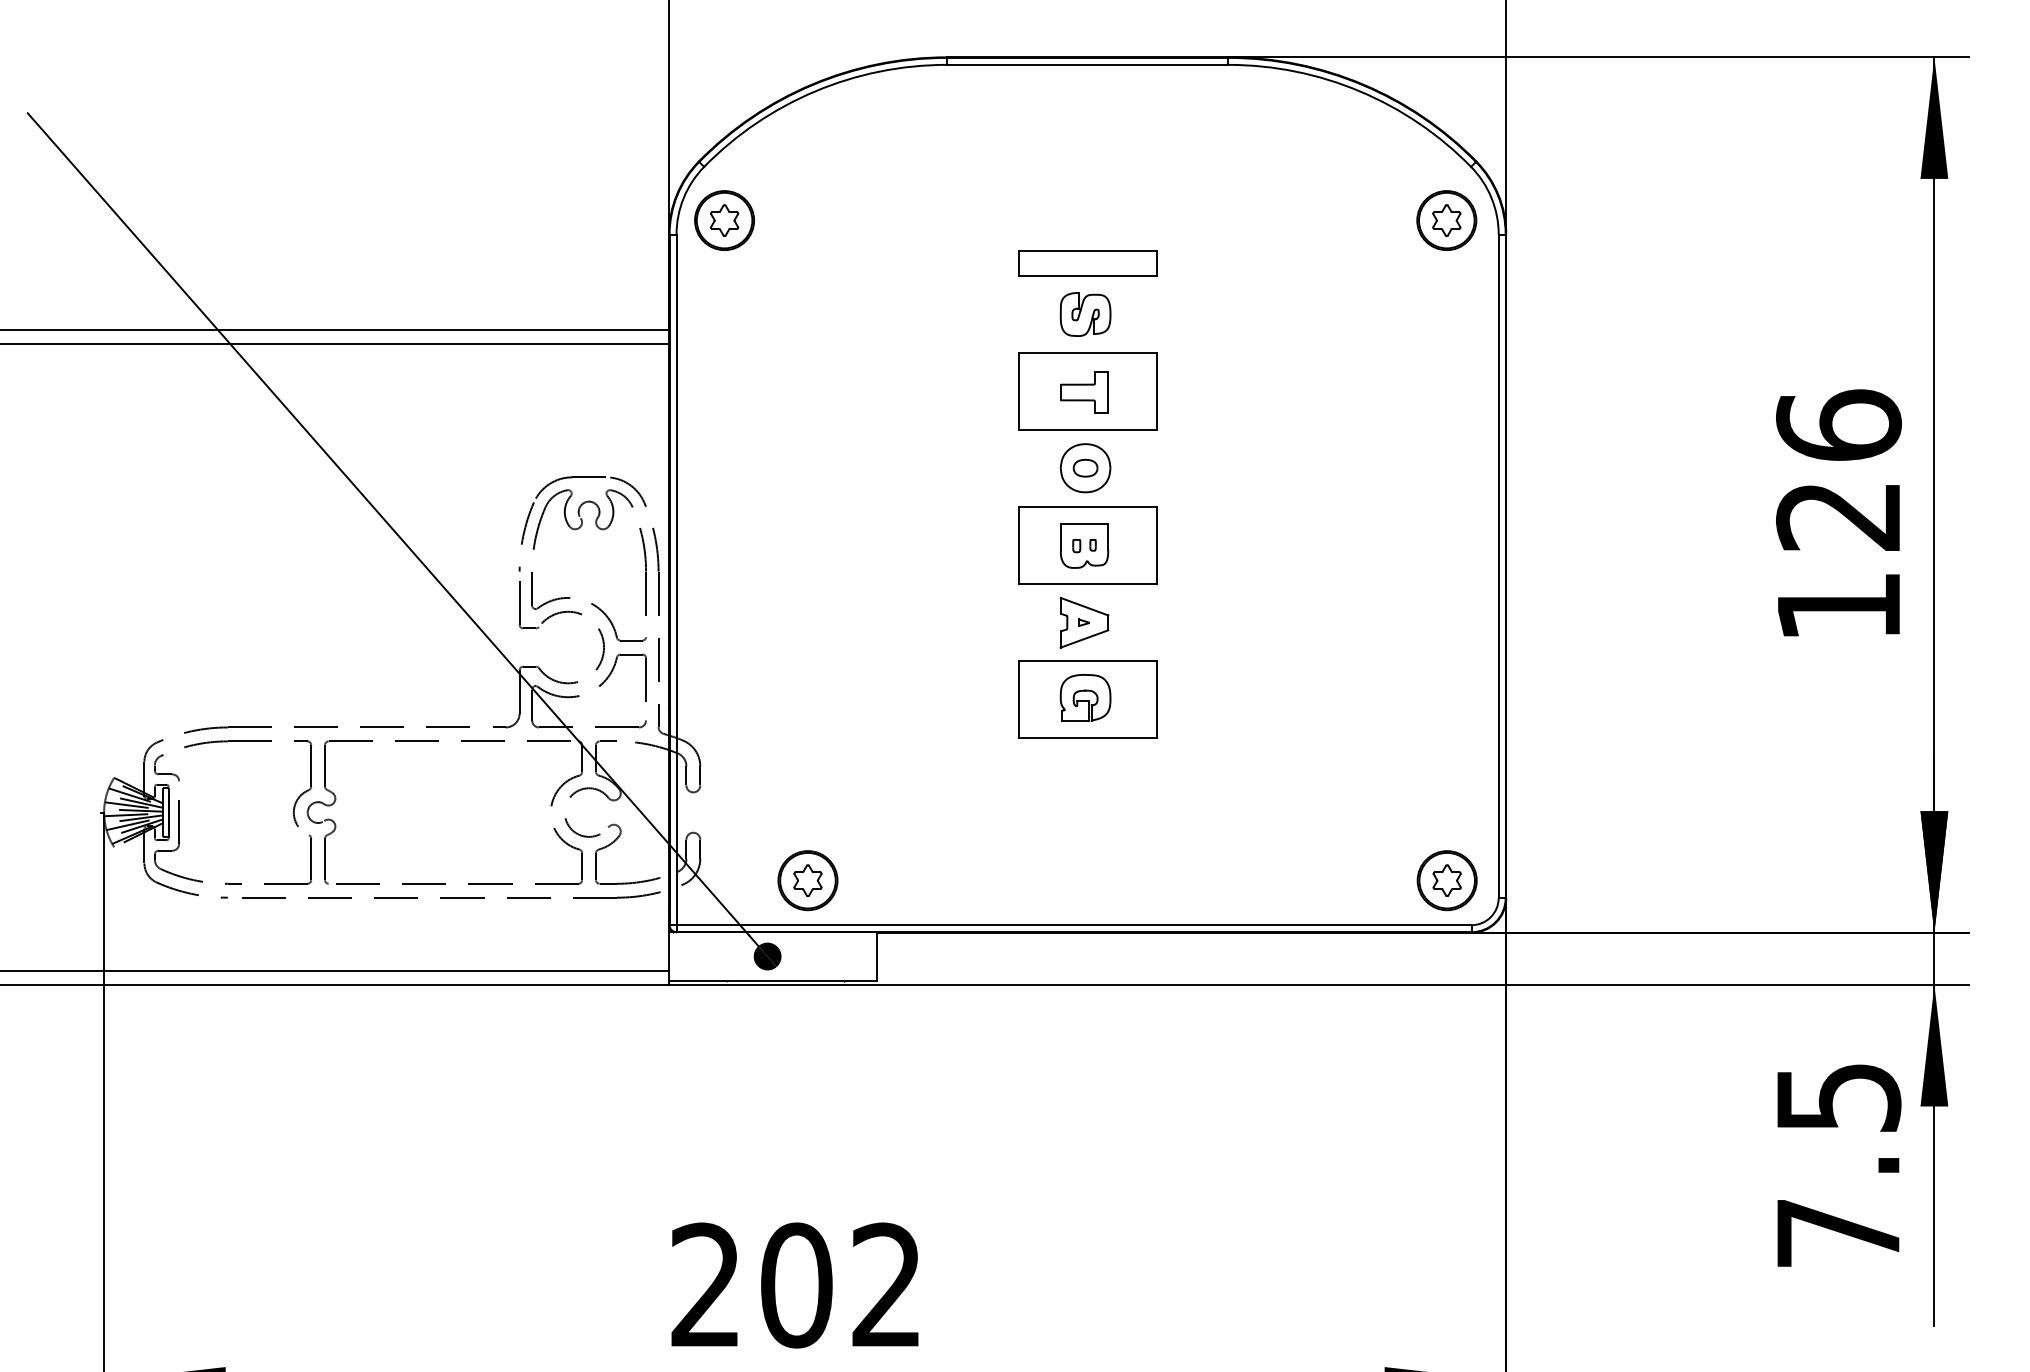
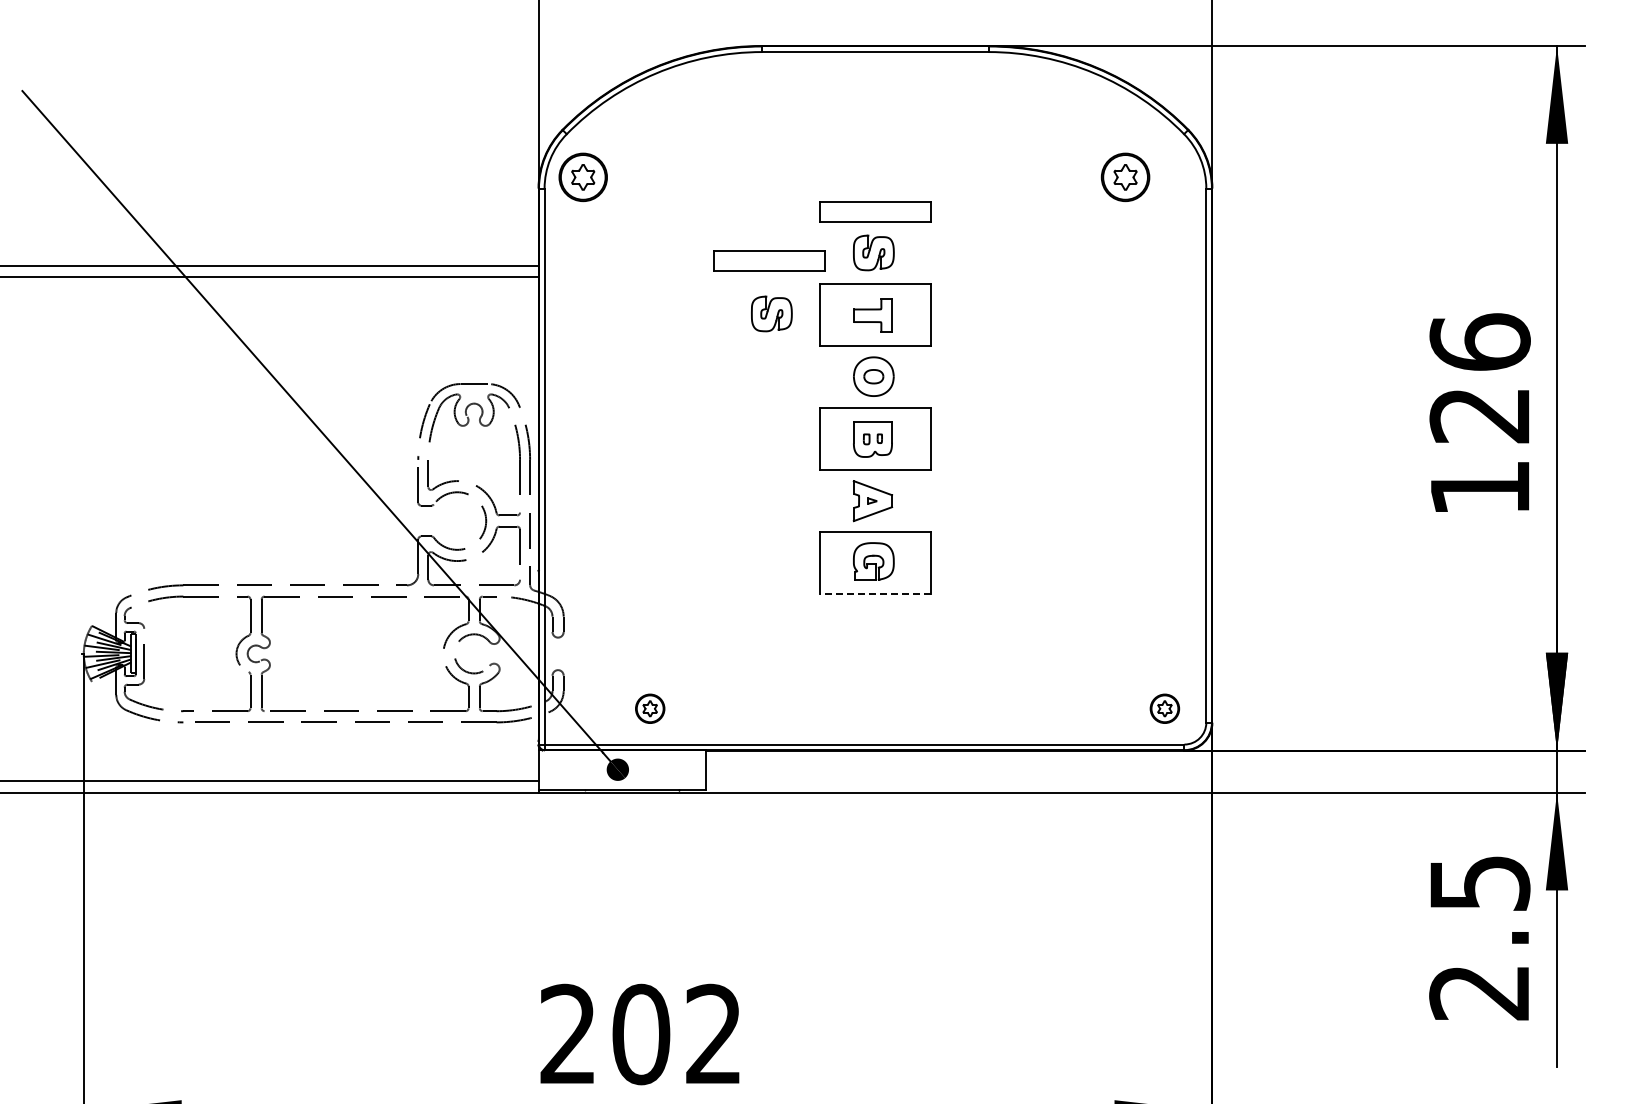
part: (1446, 220) -> (1125, 177), moved
part: (955, 323) -> (769, 260), added
part: (958, 389) -> (771, 313), added
line: (1087, 737) -> (875, 593), solid -> dashed
part: (806, 880) -> (649, 708), size x0.6
part: (1446, 880) -> (1164, 708), size x0.6
text: (1836, 1233) -> (1478, 992), 7.5 -> 2.5

